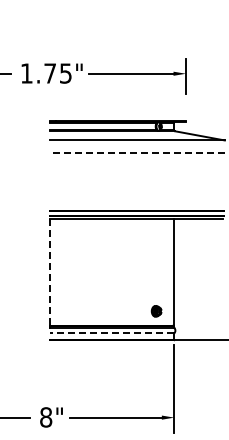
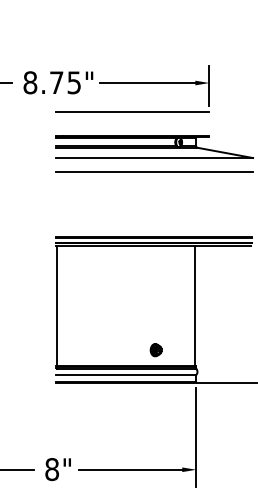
text: (26, 73) -> (30, 82), 1.75" -> 8.75"
line: (117, 99) -> (132, 111), added
line: (137, 152) -> (154, 171), dashed -> solid
line: (50, 272) -> (57, 306), dashed -> solid
part: (156, 311) -> (155, 350), moved
line: (111, 333) -> (125, 375), dashed -> solid

